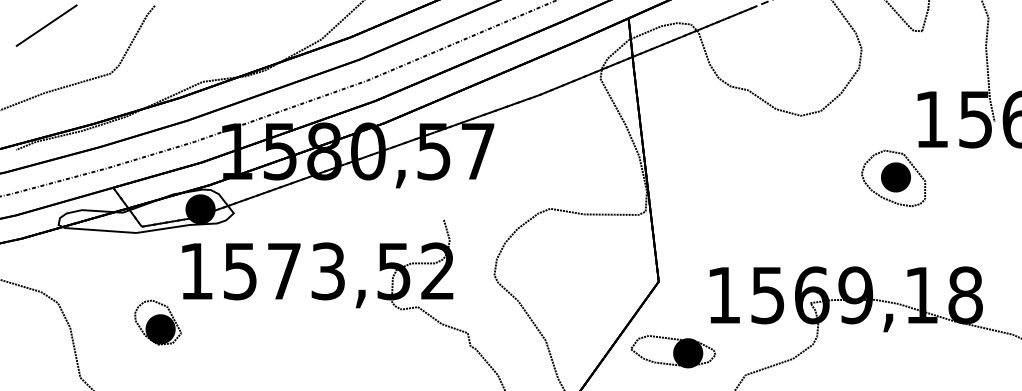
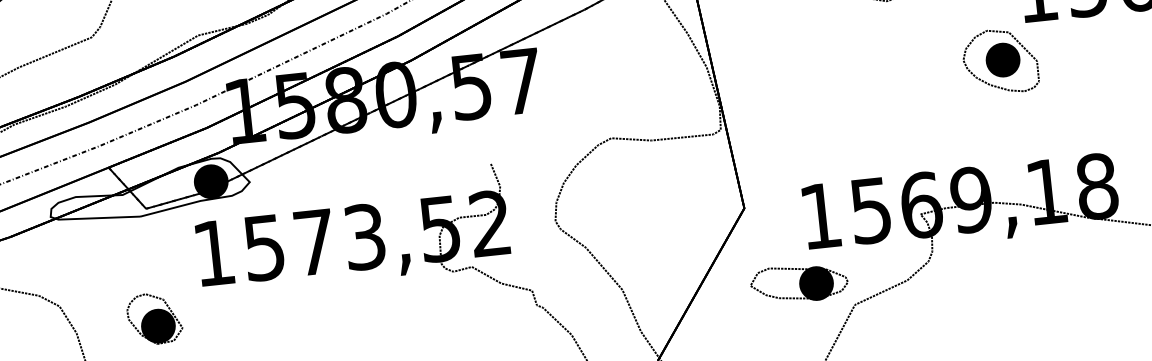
part: (157, 322) -> (154, 318), moved
part: (672, 351) -> (798, 283), moved

